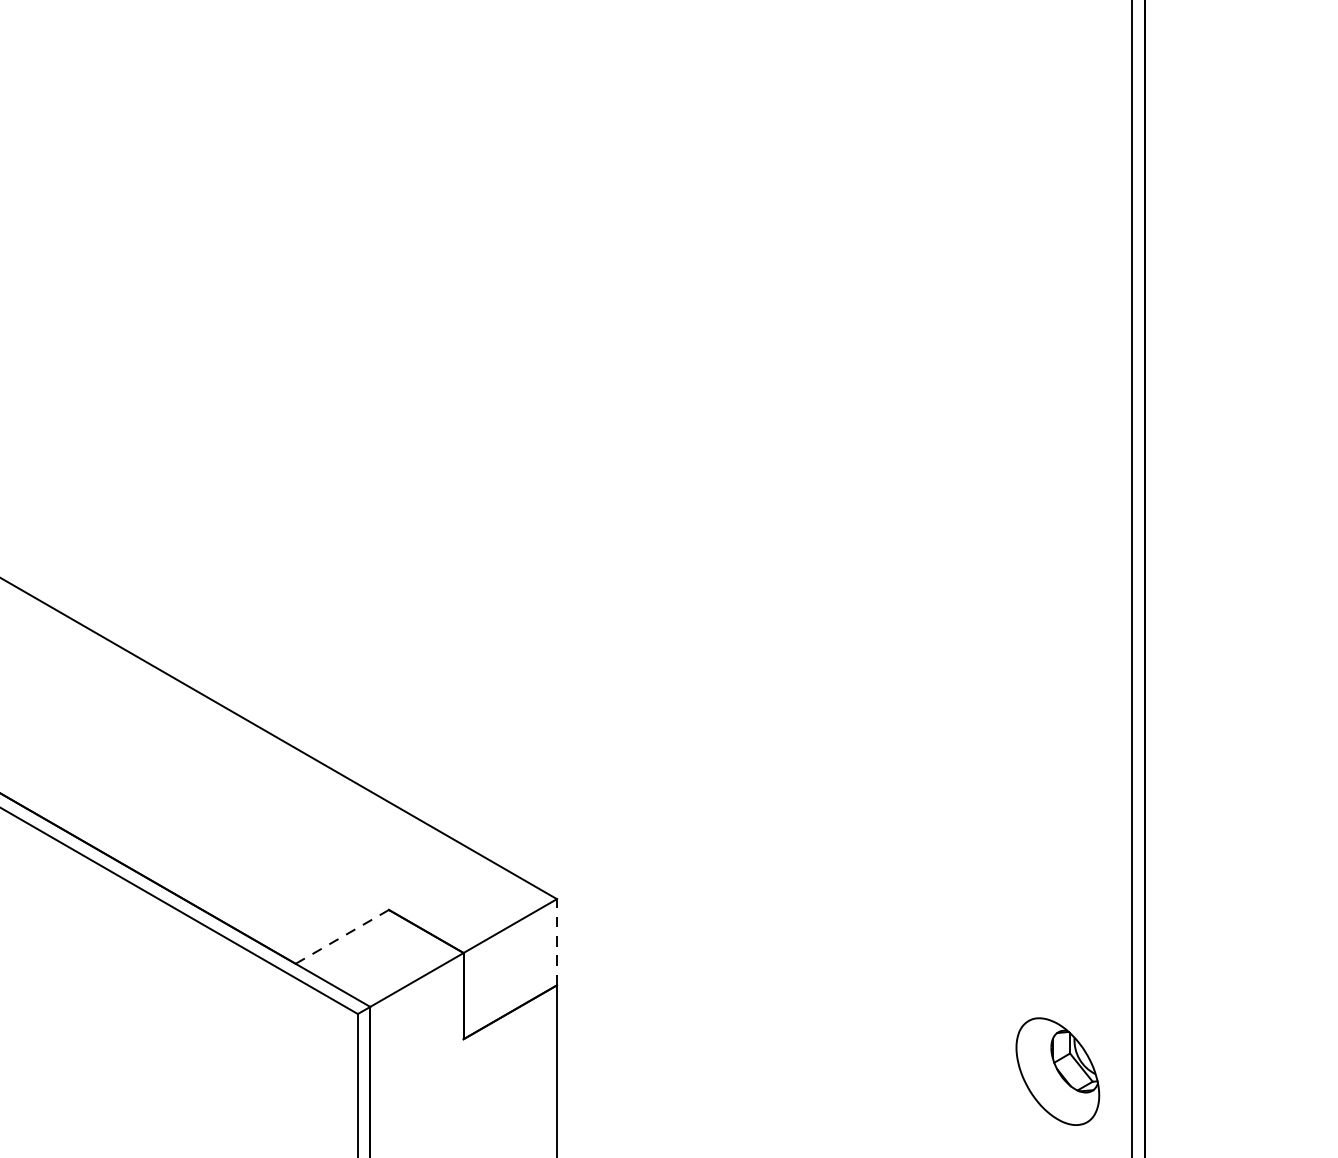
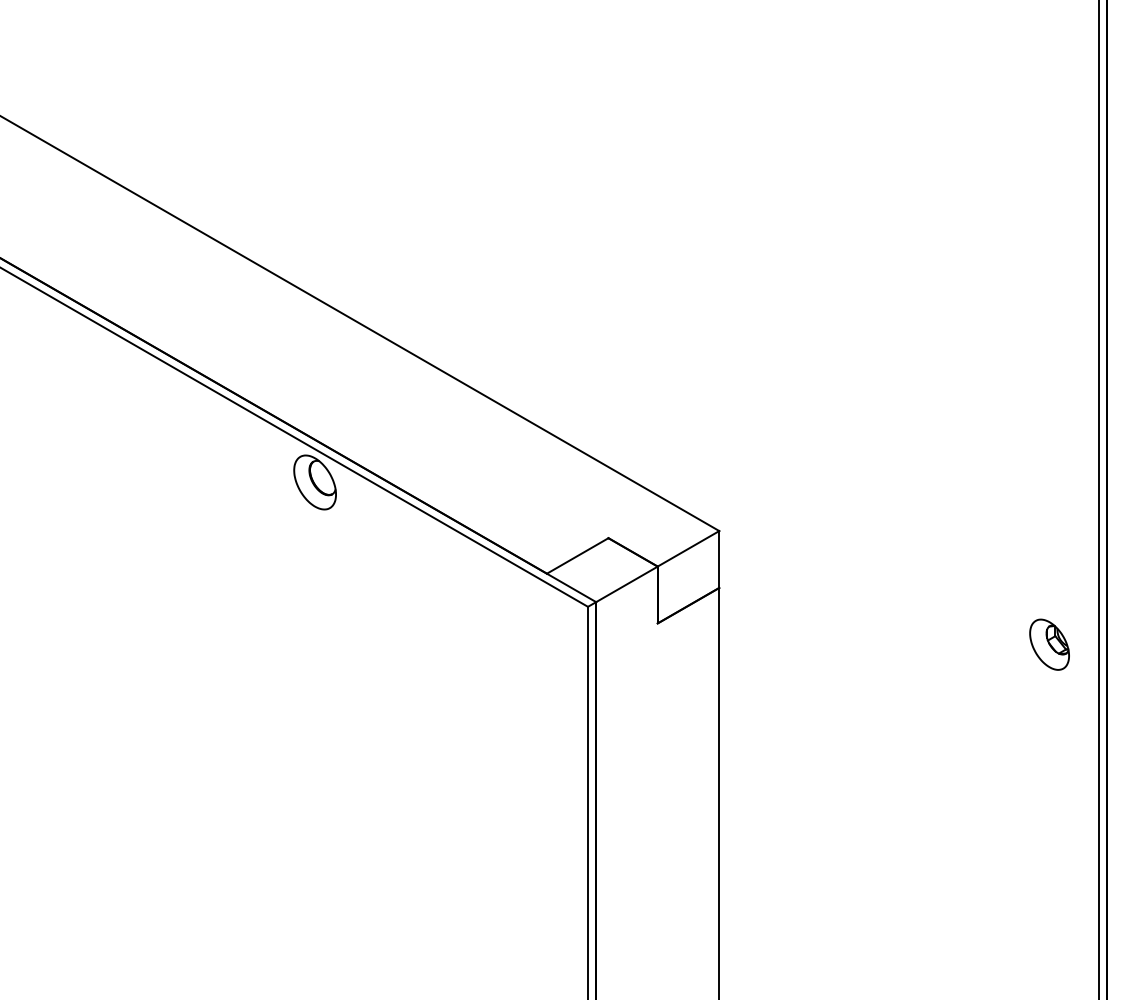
line: (341, 936) -> (577, 555), dashed -> solid
line: (557, 940) -> (719, 558), dashed -> solid
part: (1057, 1071) -> (1049, 644), size x0.71

